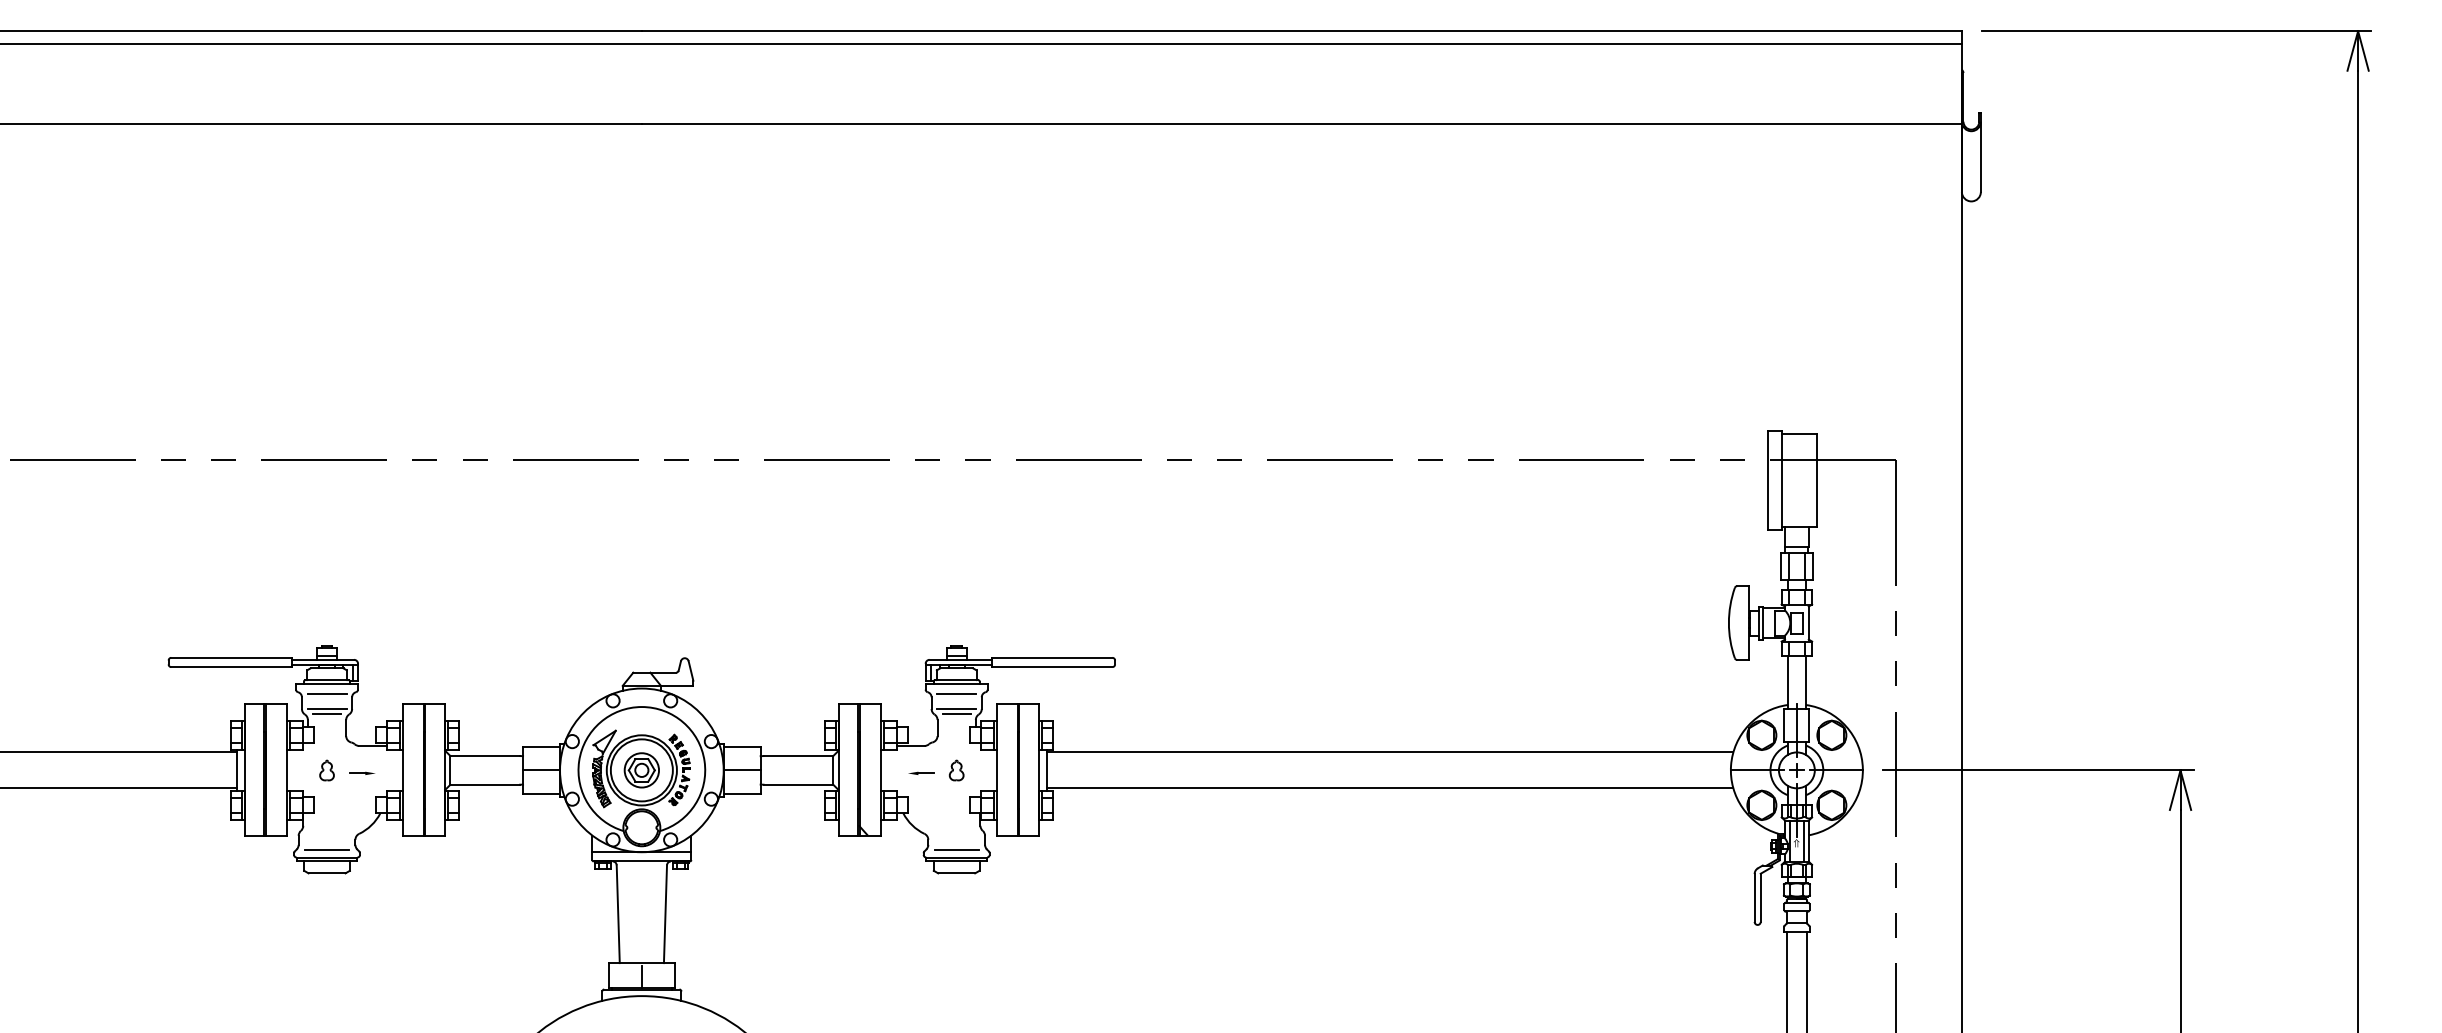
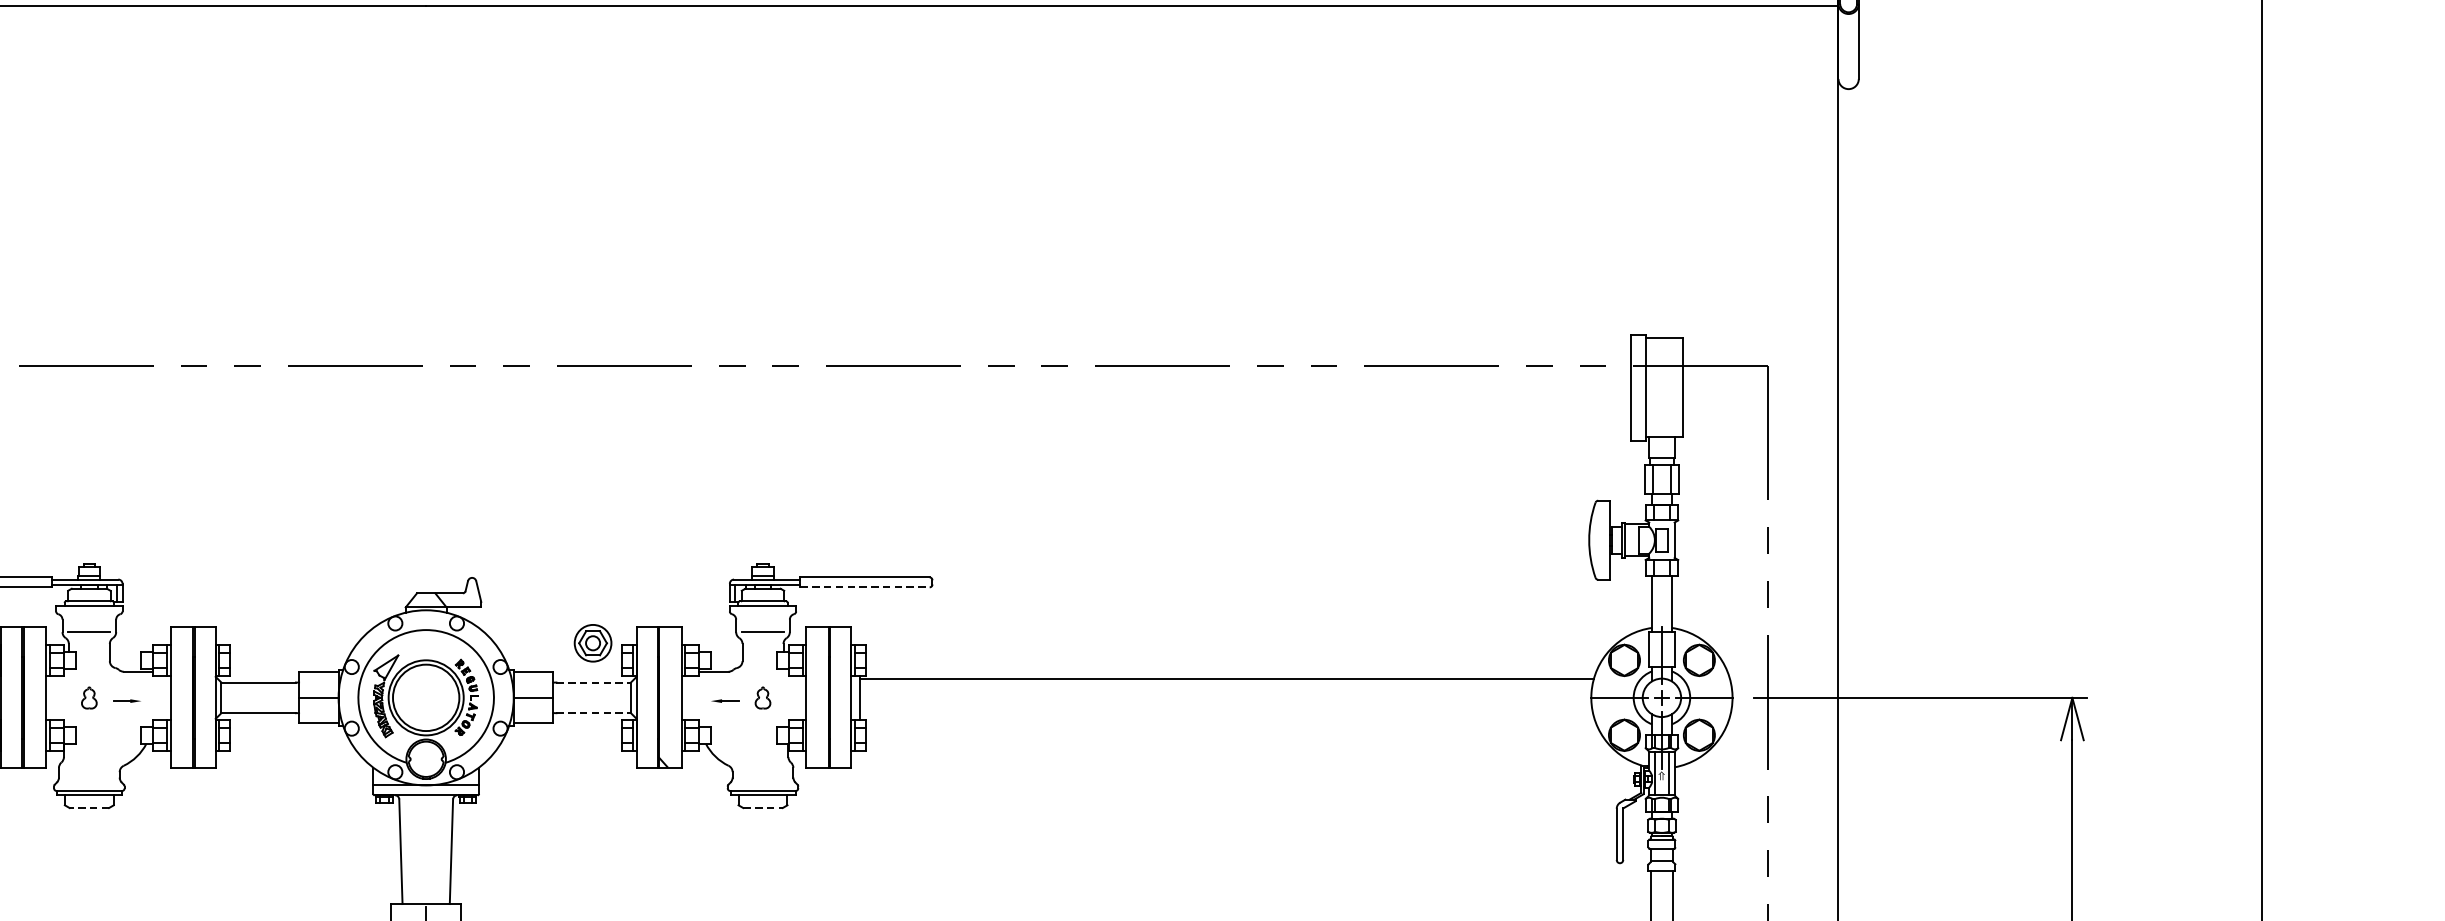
line: (1052, 667) -> (865, 587), solid -> dashed
line: (326, 694) -> (88, 616), removed
line: (956, 694) -> (762, 616), removed
line: (326, 714) -> (88, 638), removed
line: (956, 714) -> (762, 638), removed
line: (798, 756) -> (593, 683), solid -> dashed
part: (641, 770) -> (592, 643), moved
line: (798, 784) -> (593, 712), solid -> dashed
line: (1390, 788) -> (1227, 717), removed
line: (326, 849) -> (88, 782), removed
line: (956, 849) -> (762, 782), removed
line: (326, 873) -> (88, 808), solid -> dashed
line: (957, 873) -> (763, 808), solid -> dashed

